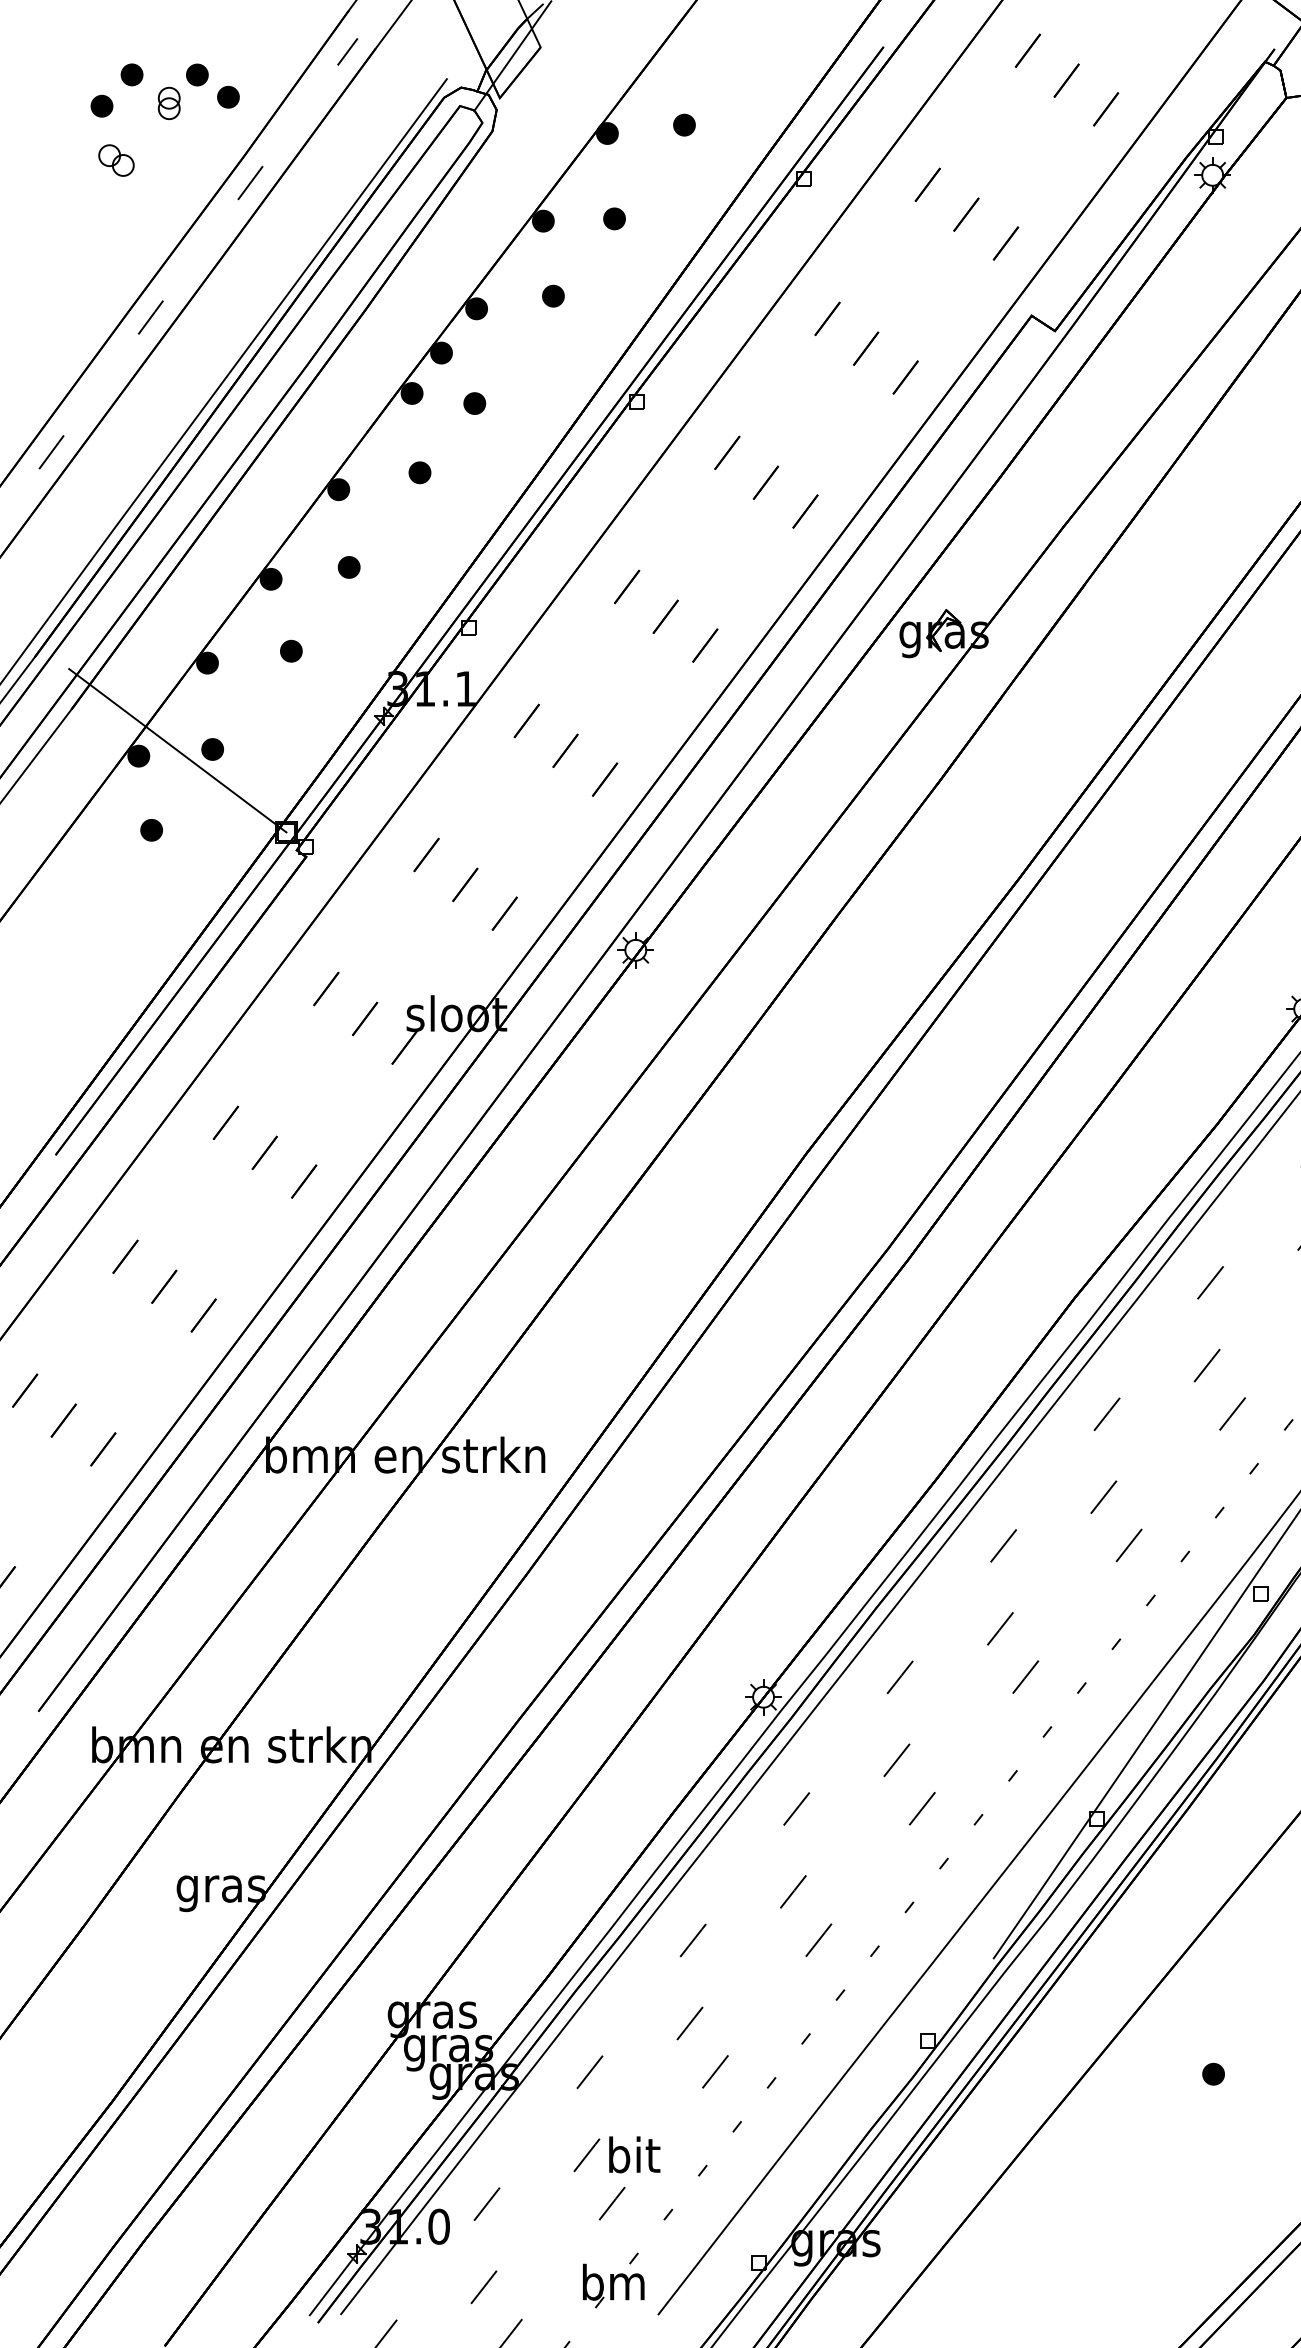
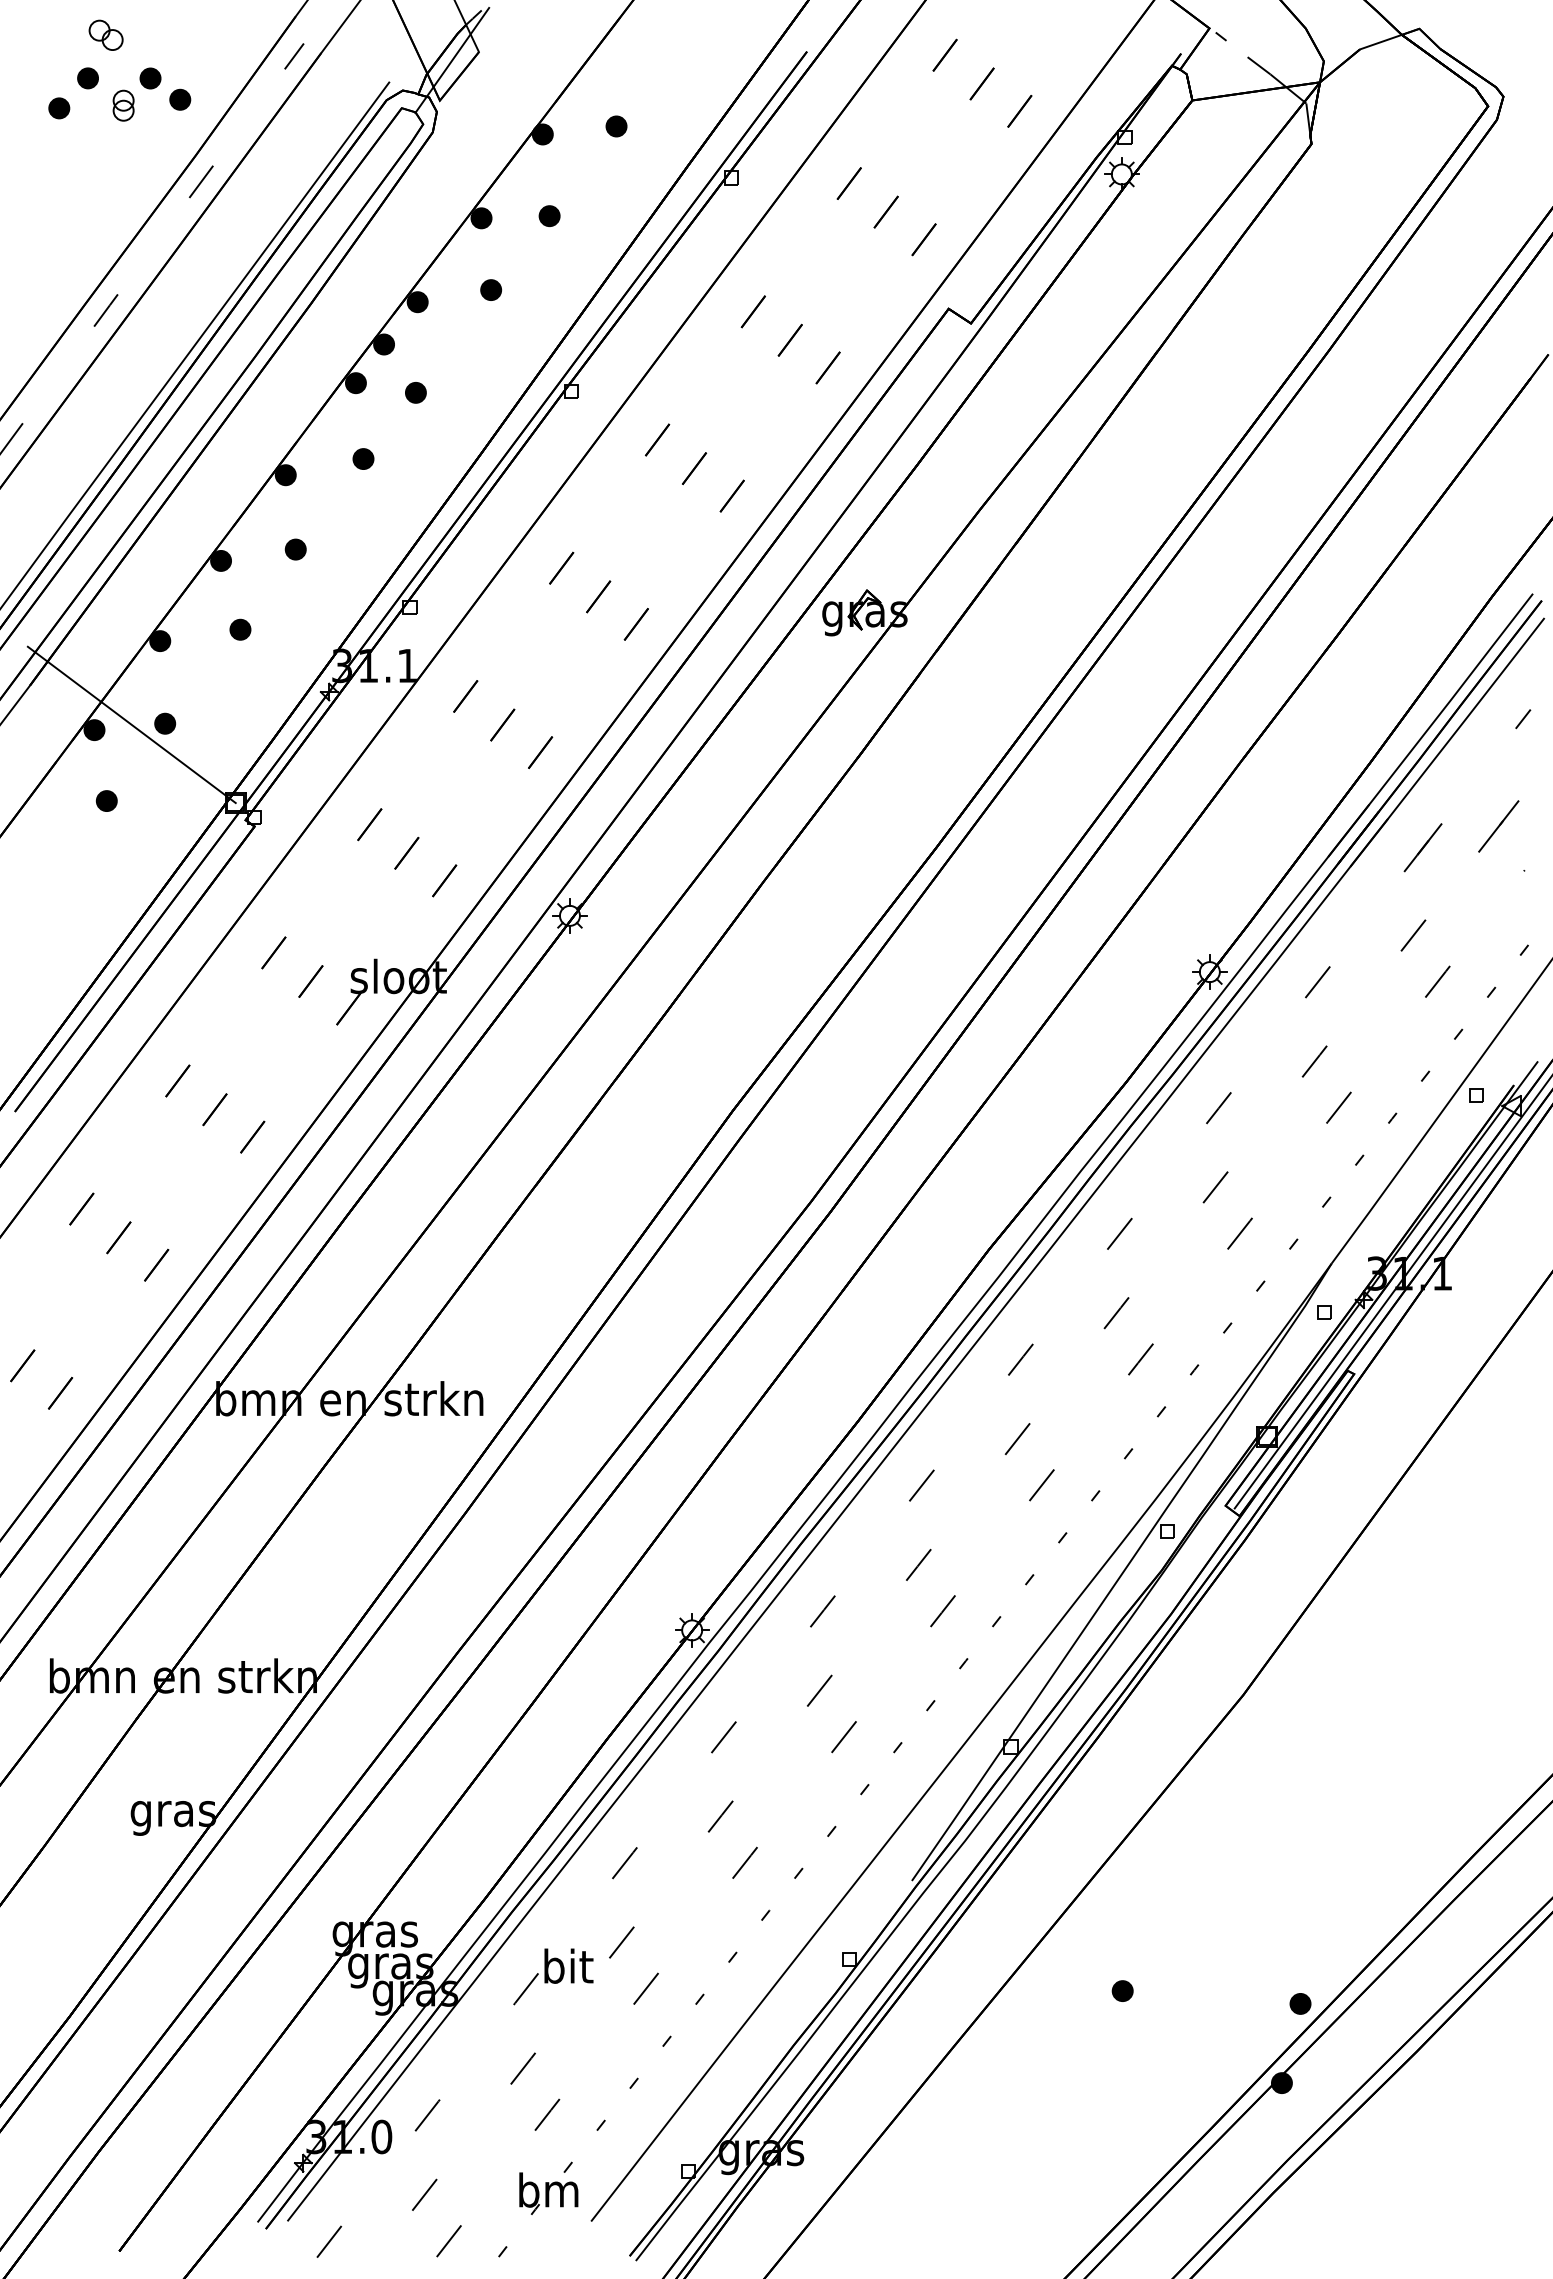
part: (115, 159) -> (105, 34), moved
text: (634, 2154) -> (568, 1965), moved

